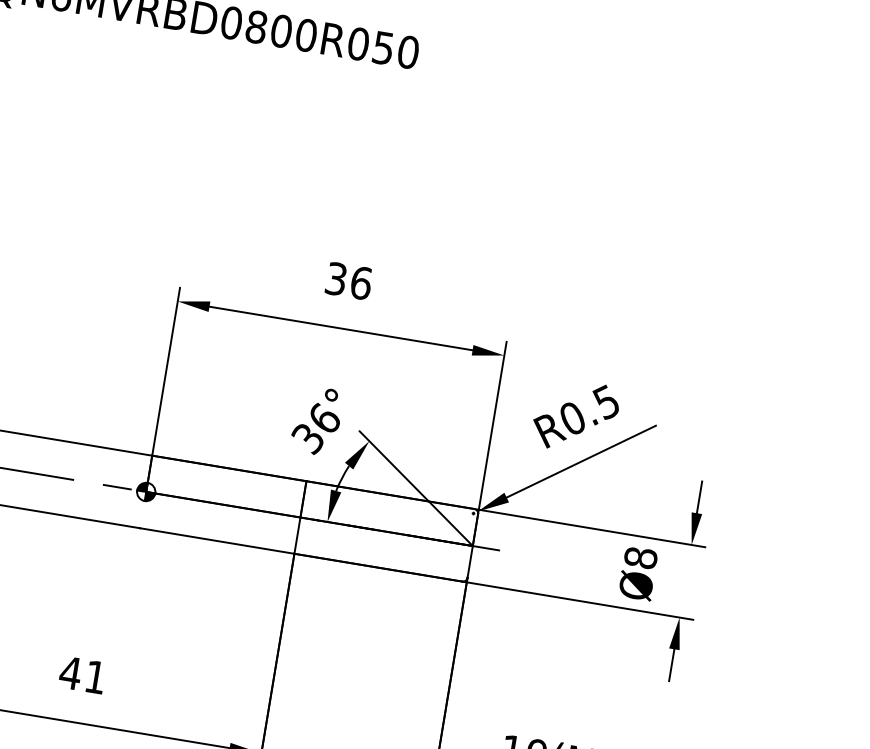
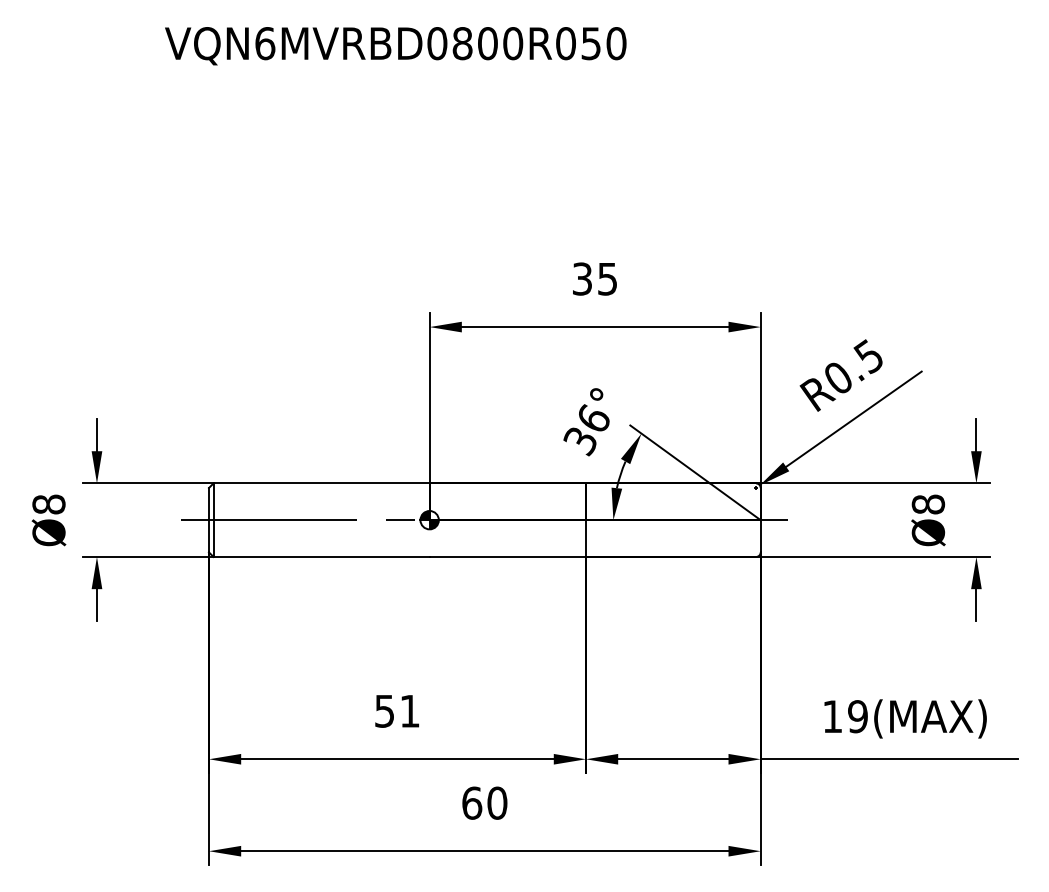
text: (361, 282) -> (607, 278), 36 -> 35
text: (70, 673) -> (384, 711), 41 -> 51

